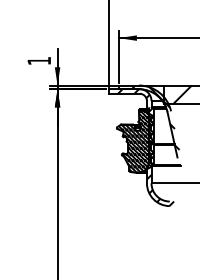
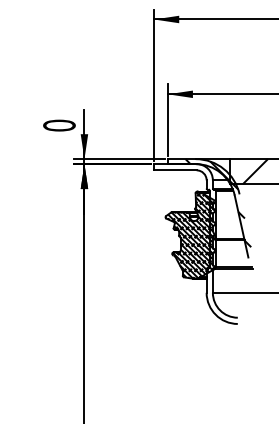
text: (39, 60) -> (59, 125), 1 -> 0
hatch: (146, 147) -> (205, 243), removed

